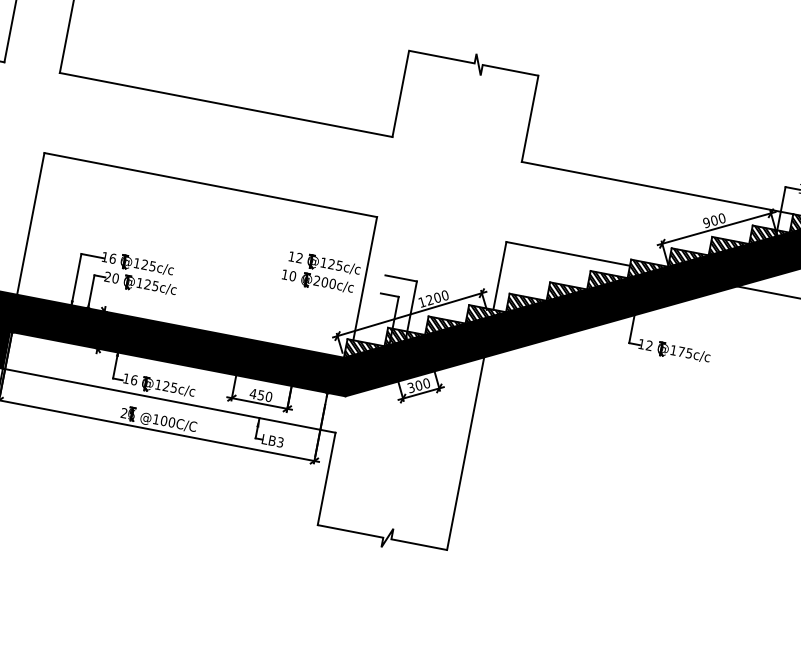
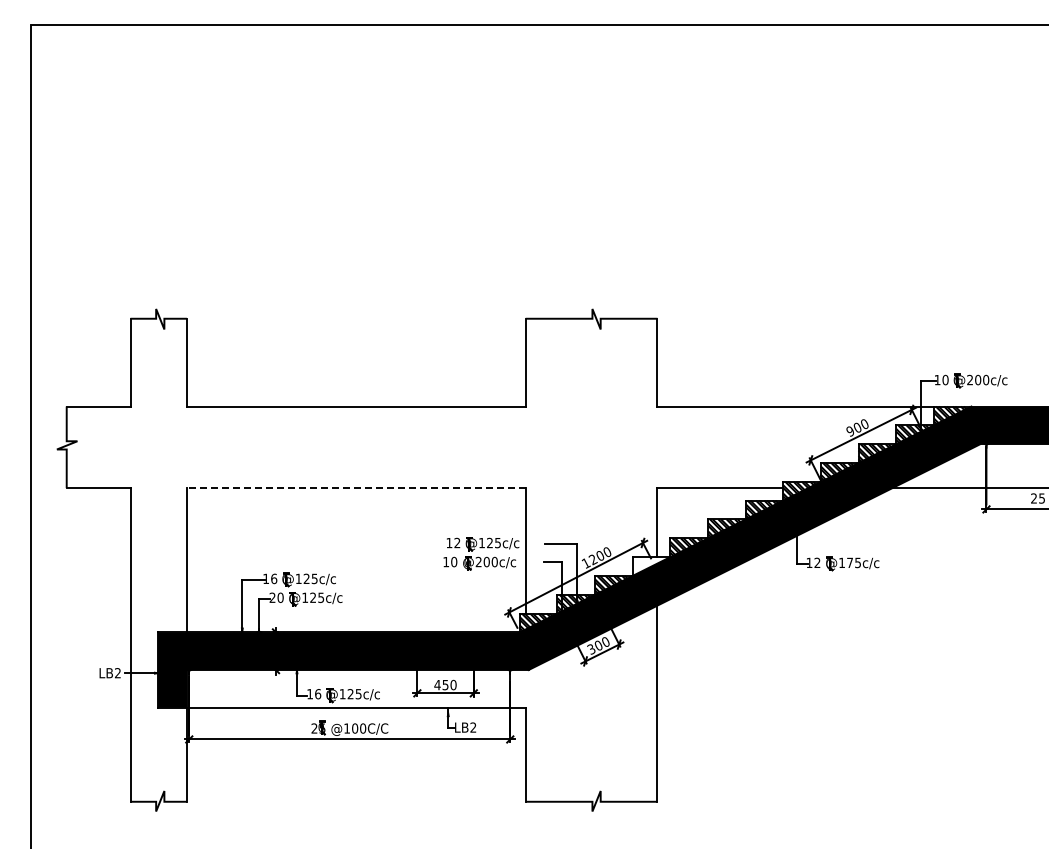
line: (209, 185) -> (355, 488), solid -> dashed
hatch: (484, 316) -> (650, 565), removed
text: (280, 442) -> (473, 727), LB3 -> LB2

